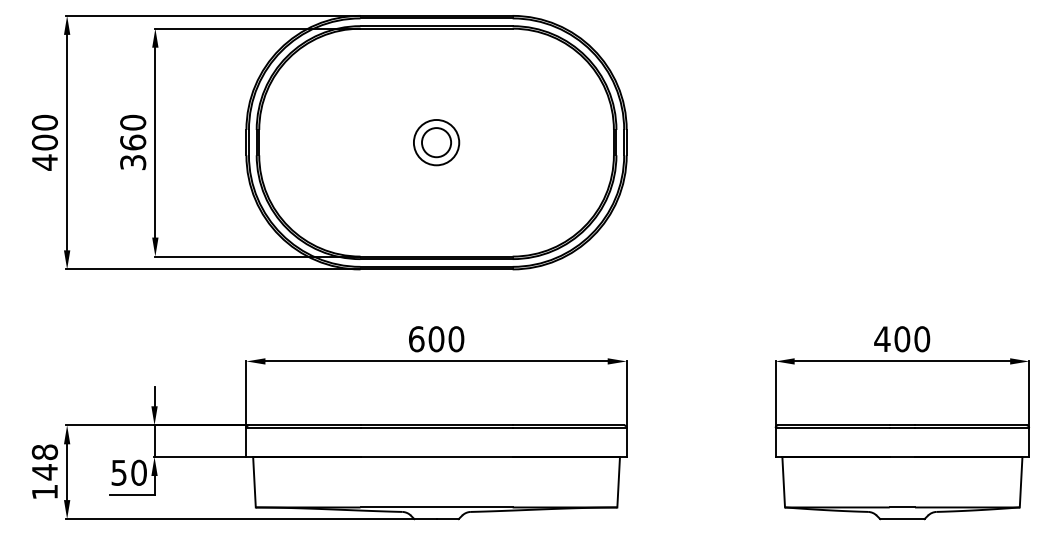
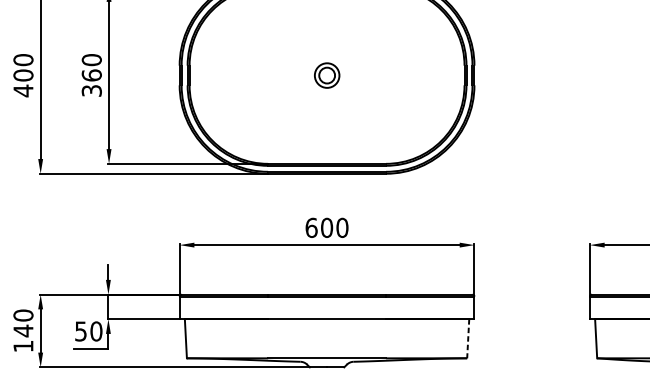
part: (436, 142) -> (327, 75), size x0.7
text: (44, 452) -> (23, 315), 148 -> 140
line: (618, 482) -> (468, 338), solid -> dashed

